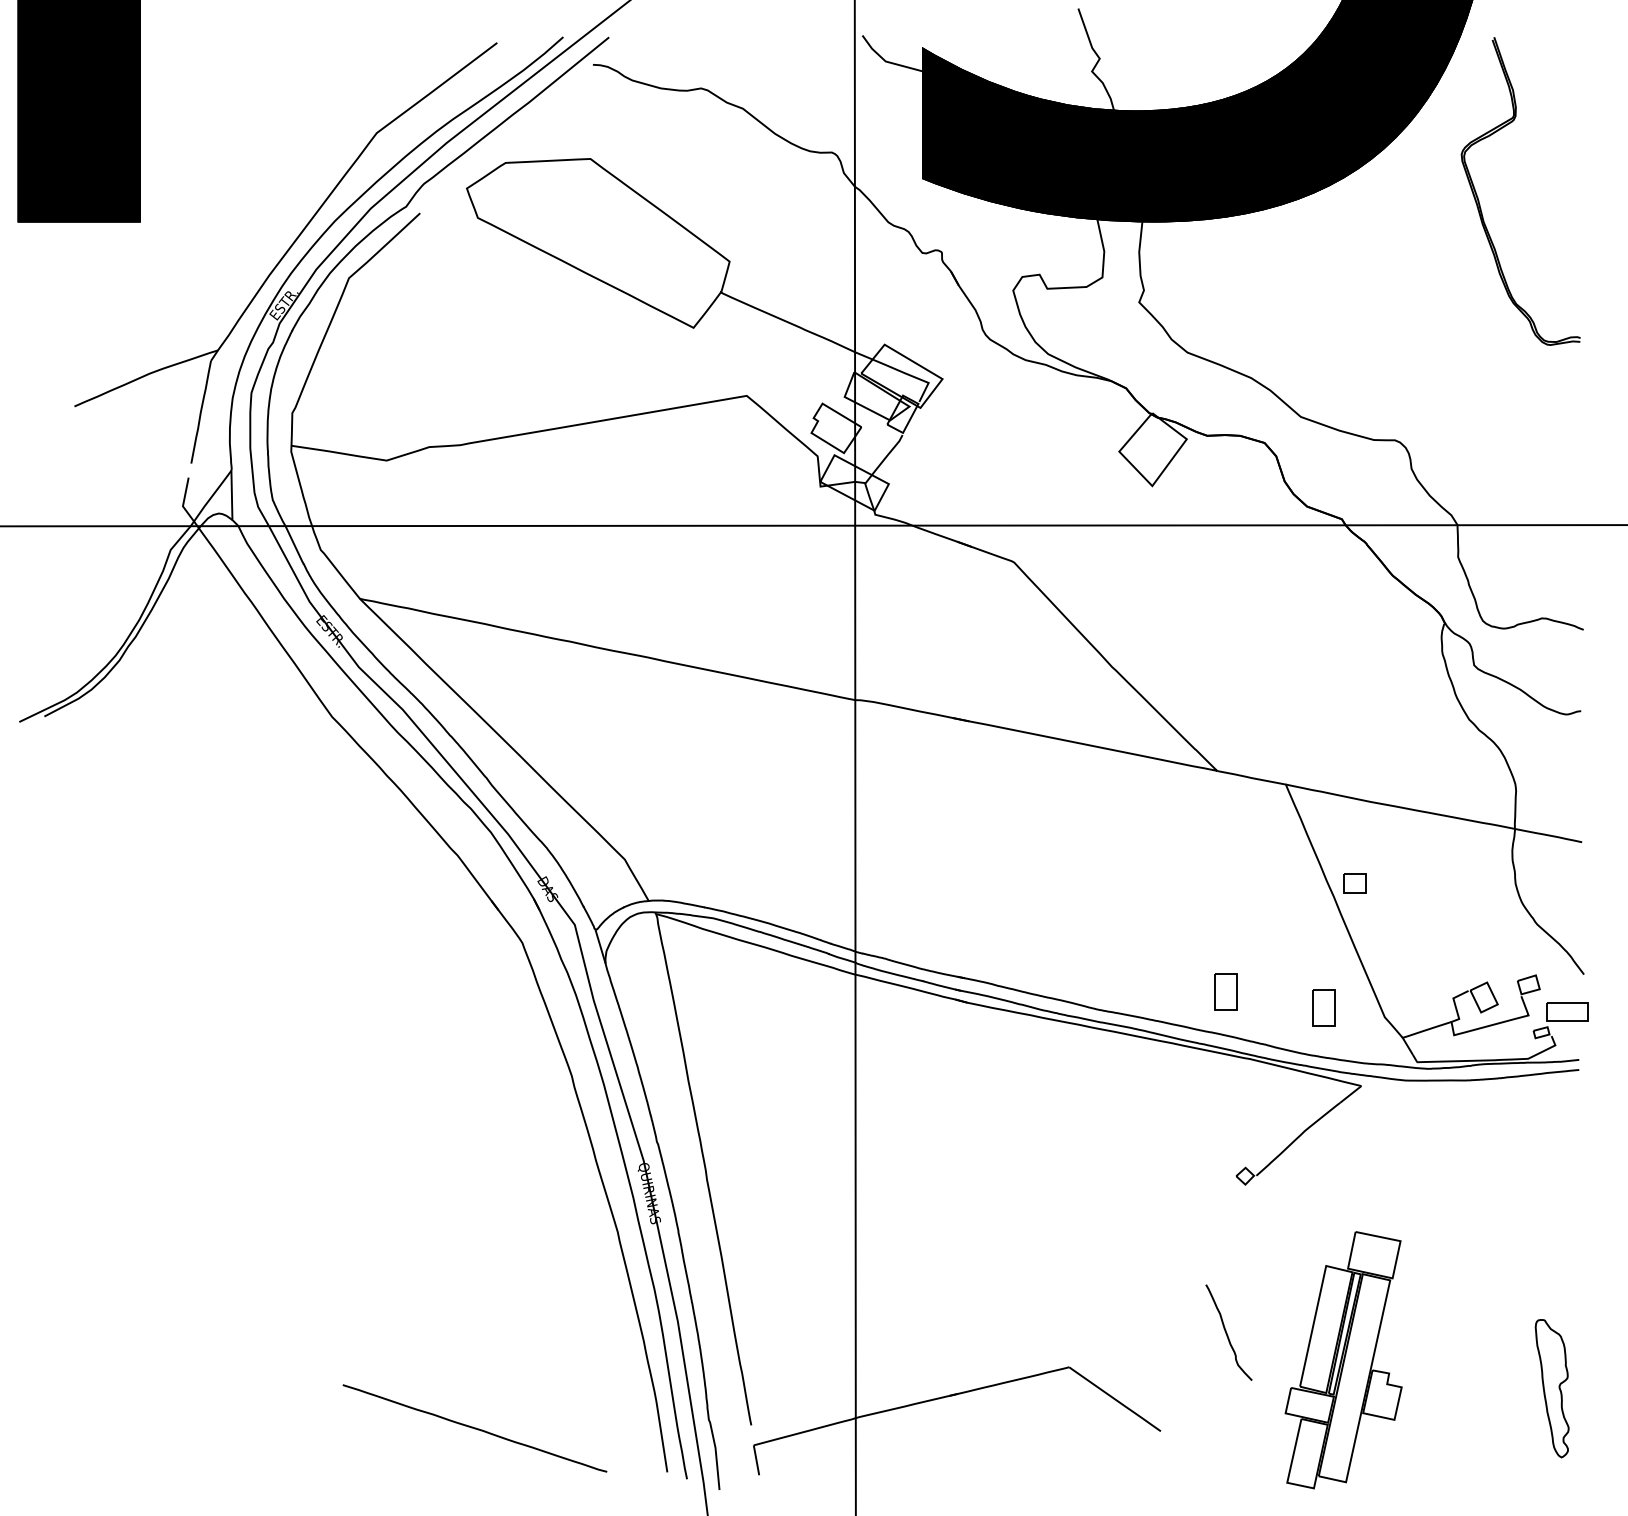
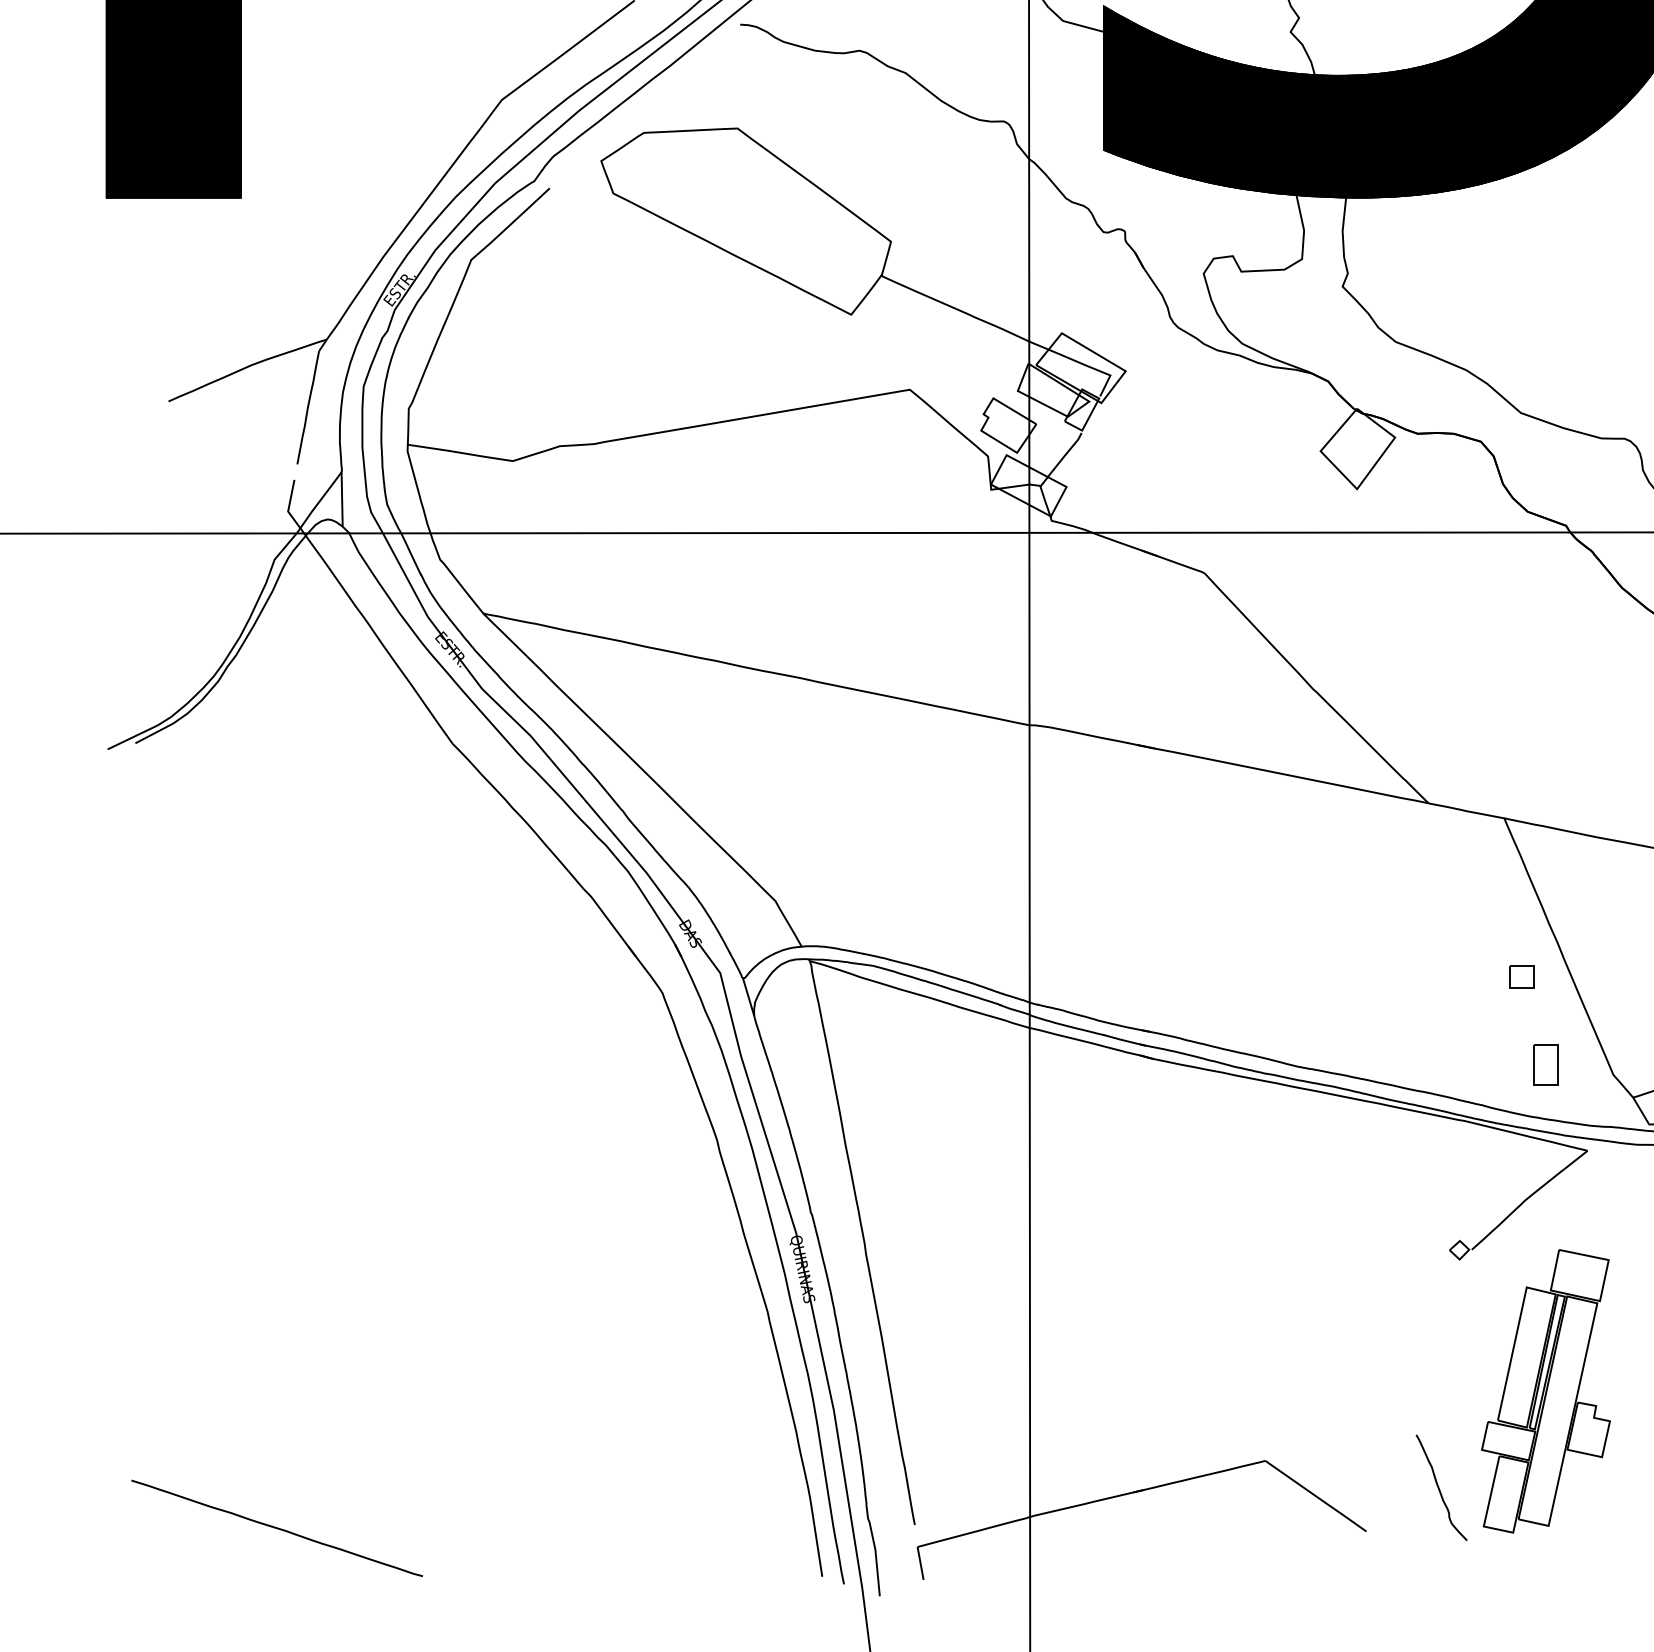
part: (1354, 883) -> (1521, 977), moved
part: (1225, 991) -> (1437, 1046), removed
curve: (1227, 1332) -> (1439, 1487), moved
part: (1343, 1360) -> (1545, 1391), moved
line: (474, 1428) -> (276, 1528), moved

